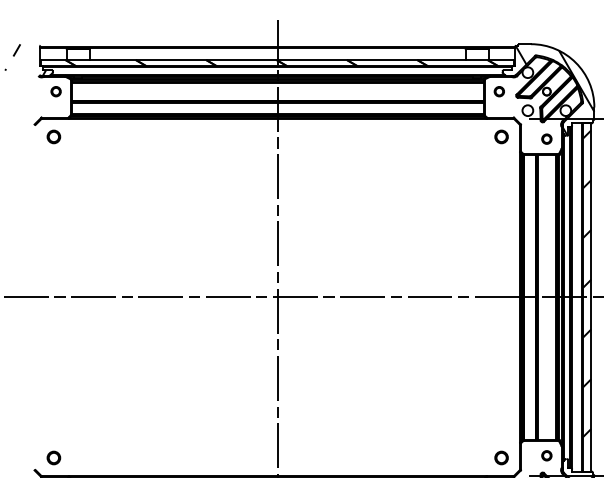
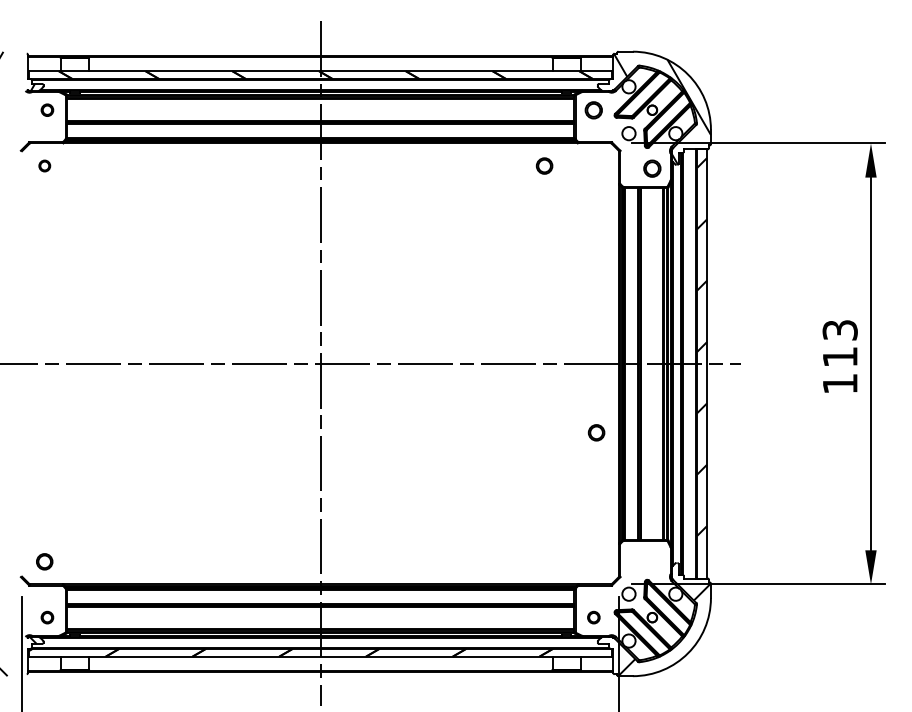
circle: (499, 91) -> (593, 109), size x1.4
part: (53, 136) -> (44, 165), size x0.7
part: (501, 136) -> (544, 165), moved
part: (546, 138) -> (652, 168), size x1.4
part: (546, 455) -> (652, 558), removed
part: (501, 457) -> (596, 432), moved

